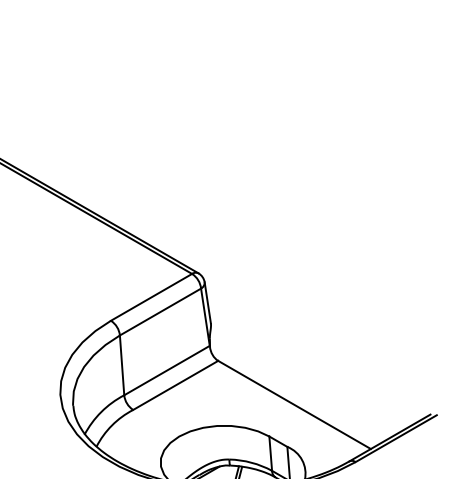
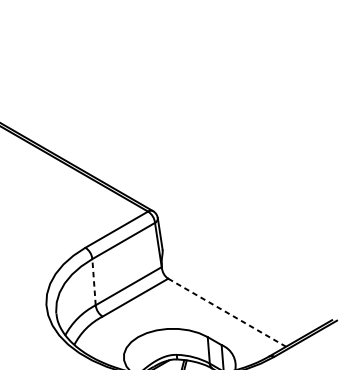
line: (122, 365) -> (94, 282), solid -> dashed
line: (294, 405) -> (227, 313), solid -> dashed

